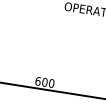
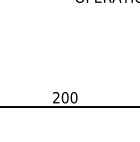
text: (38, 81) -> (56, 97), 600 -> 200

